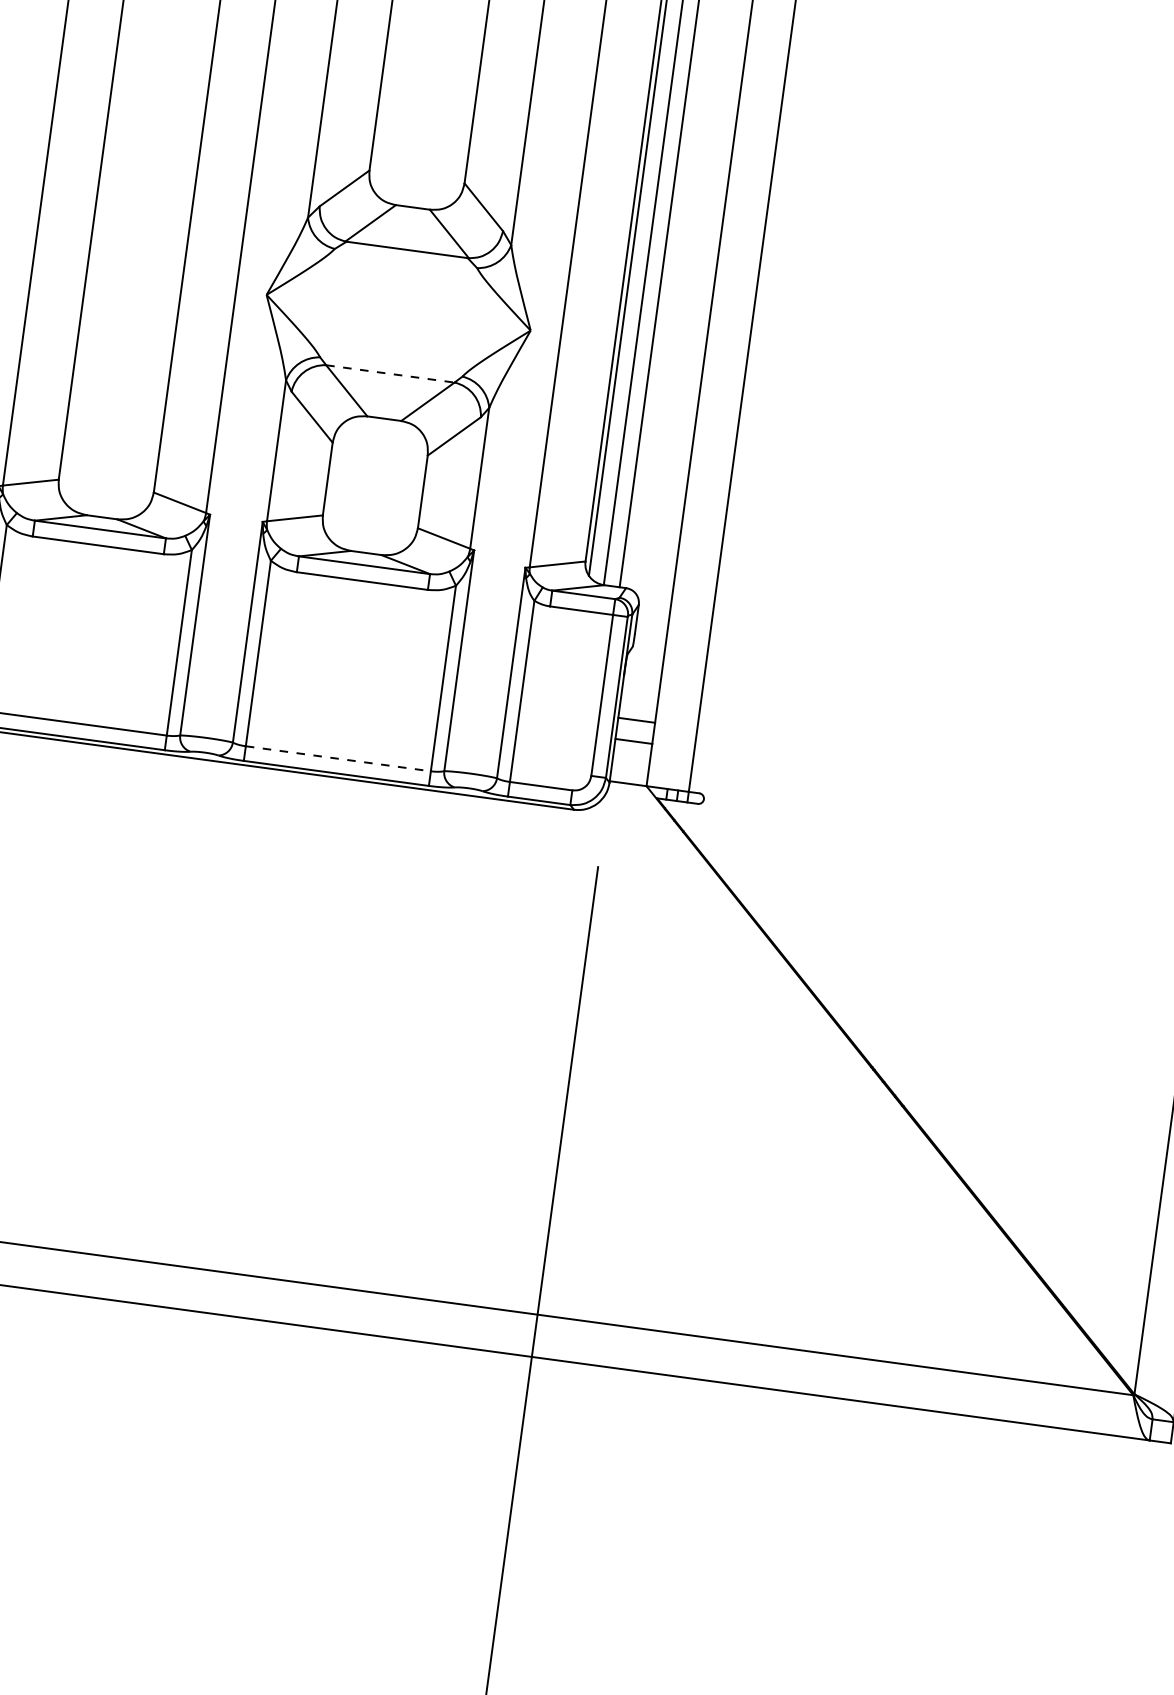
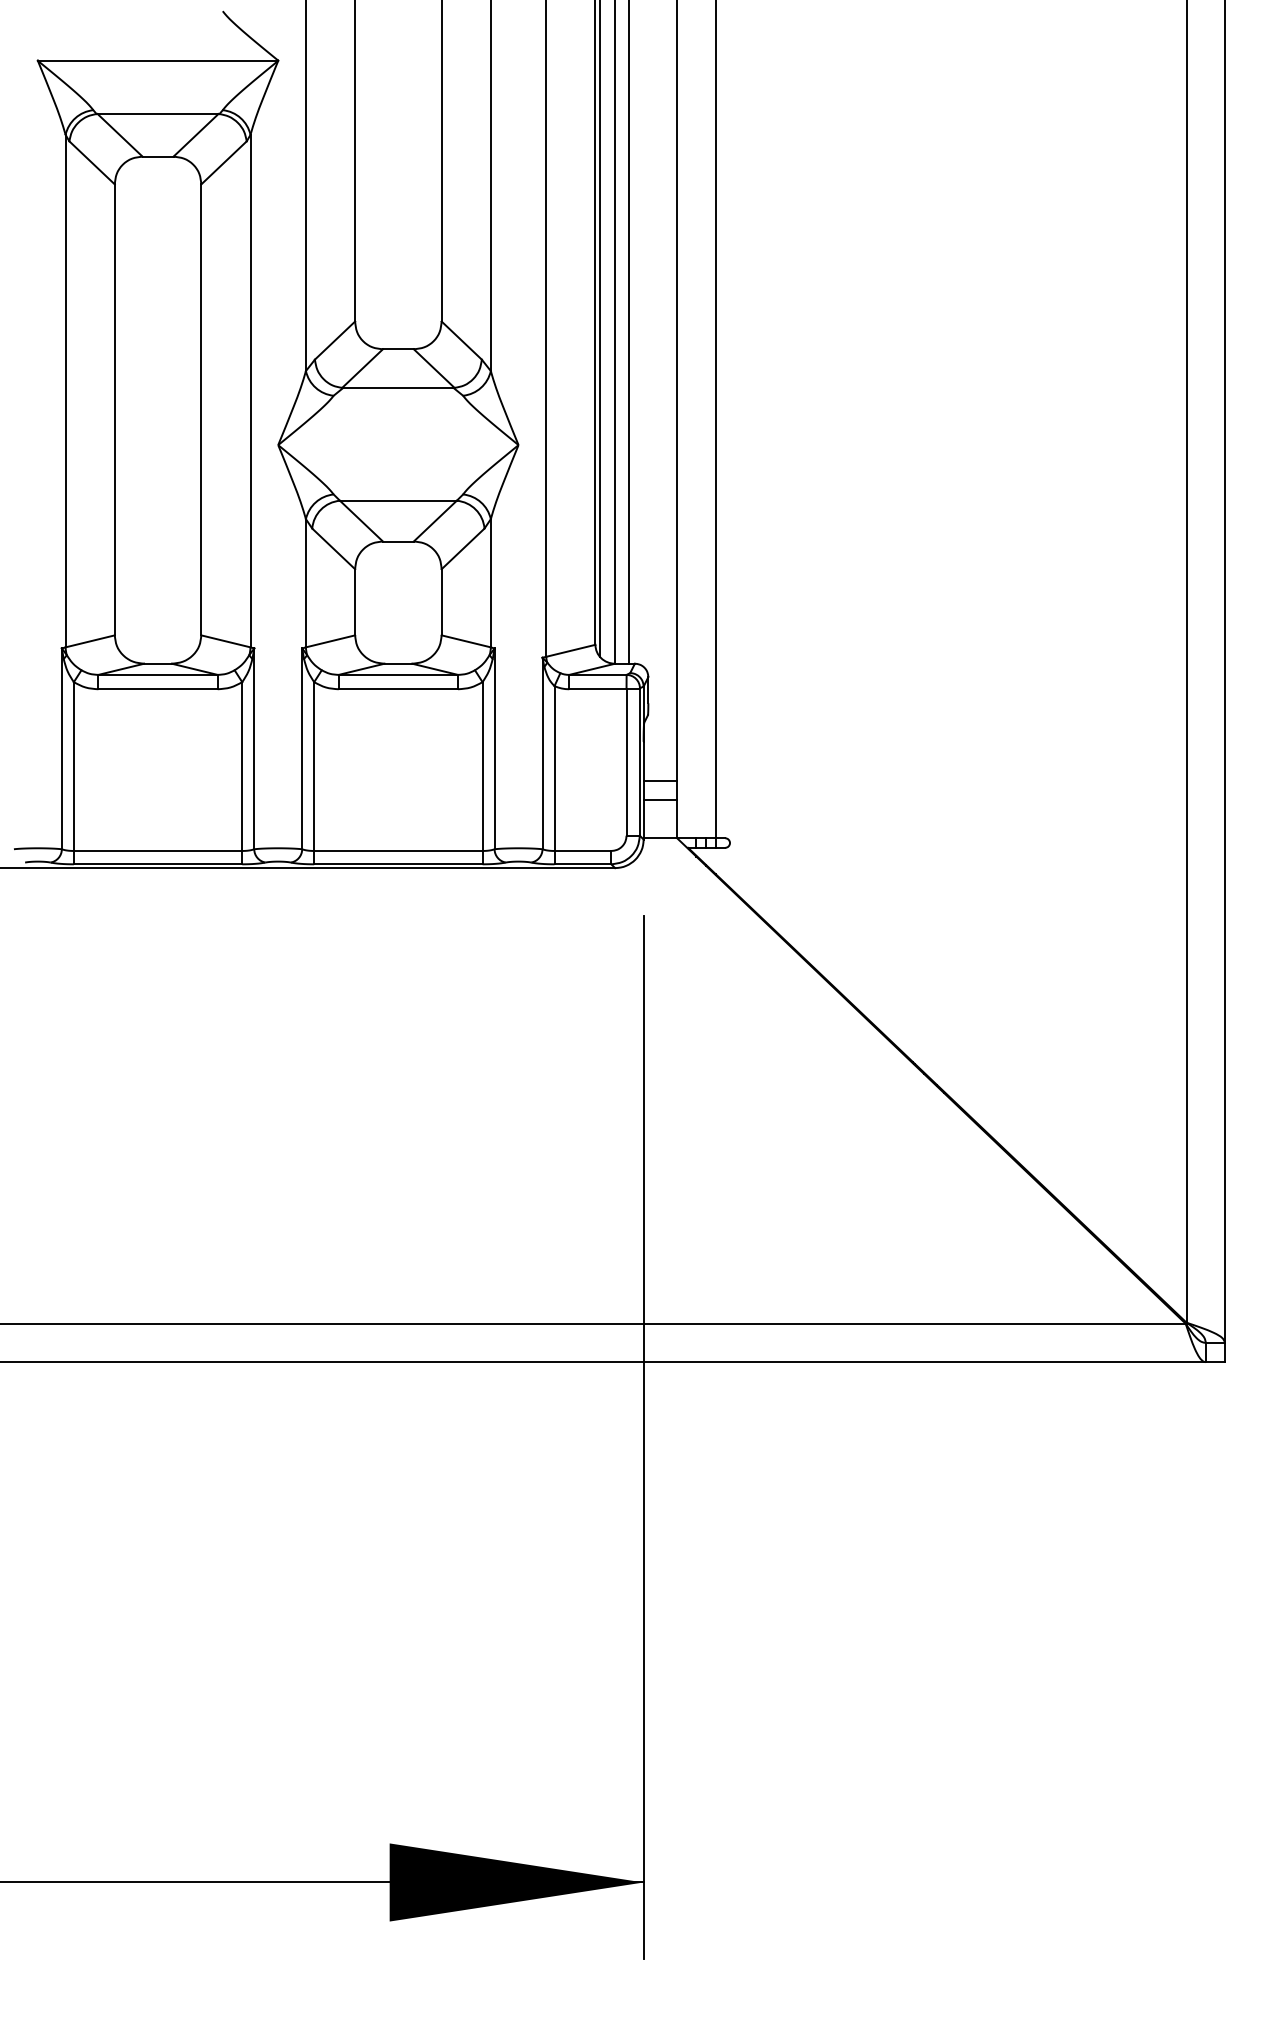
line: (390, 373) -> (398, 500), dashed -> solid
line: (338, 758) -> (398, 850), dashed -> solid

